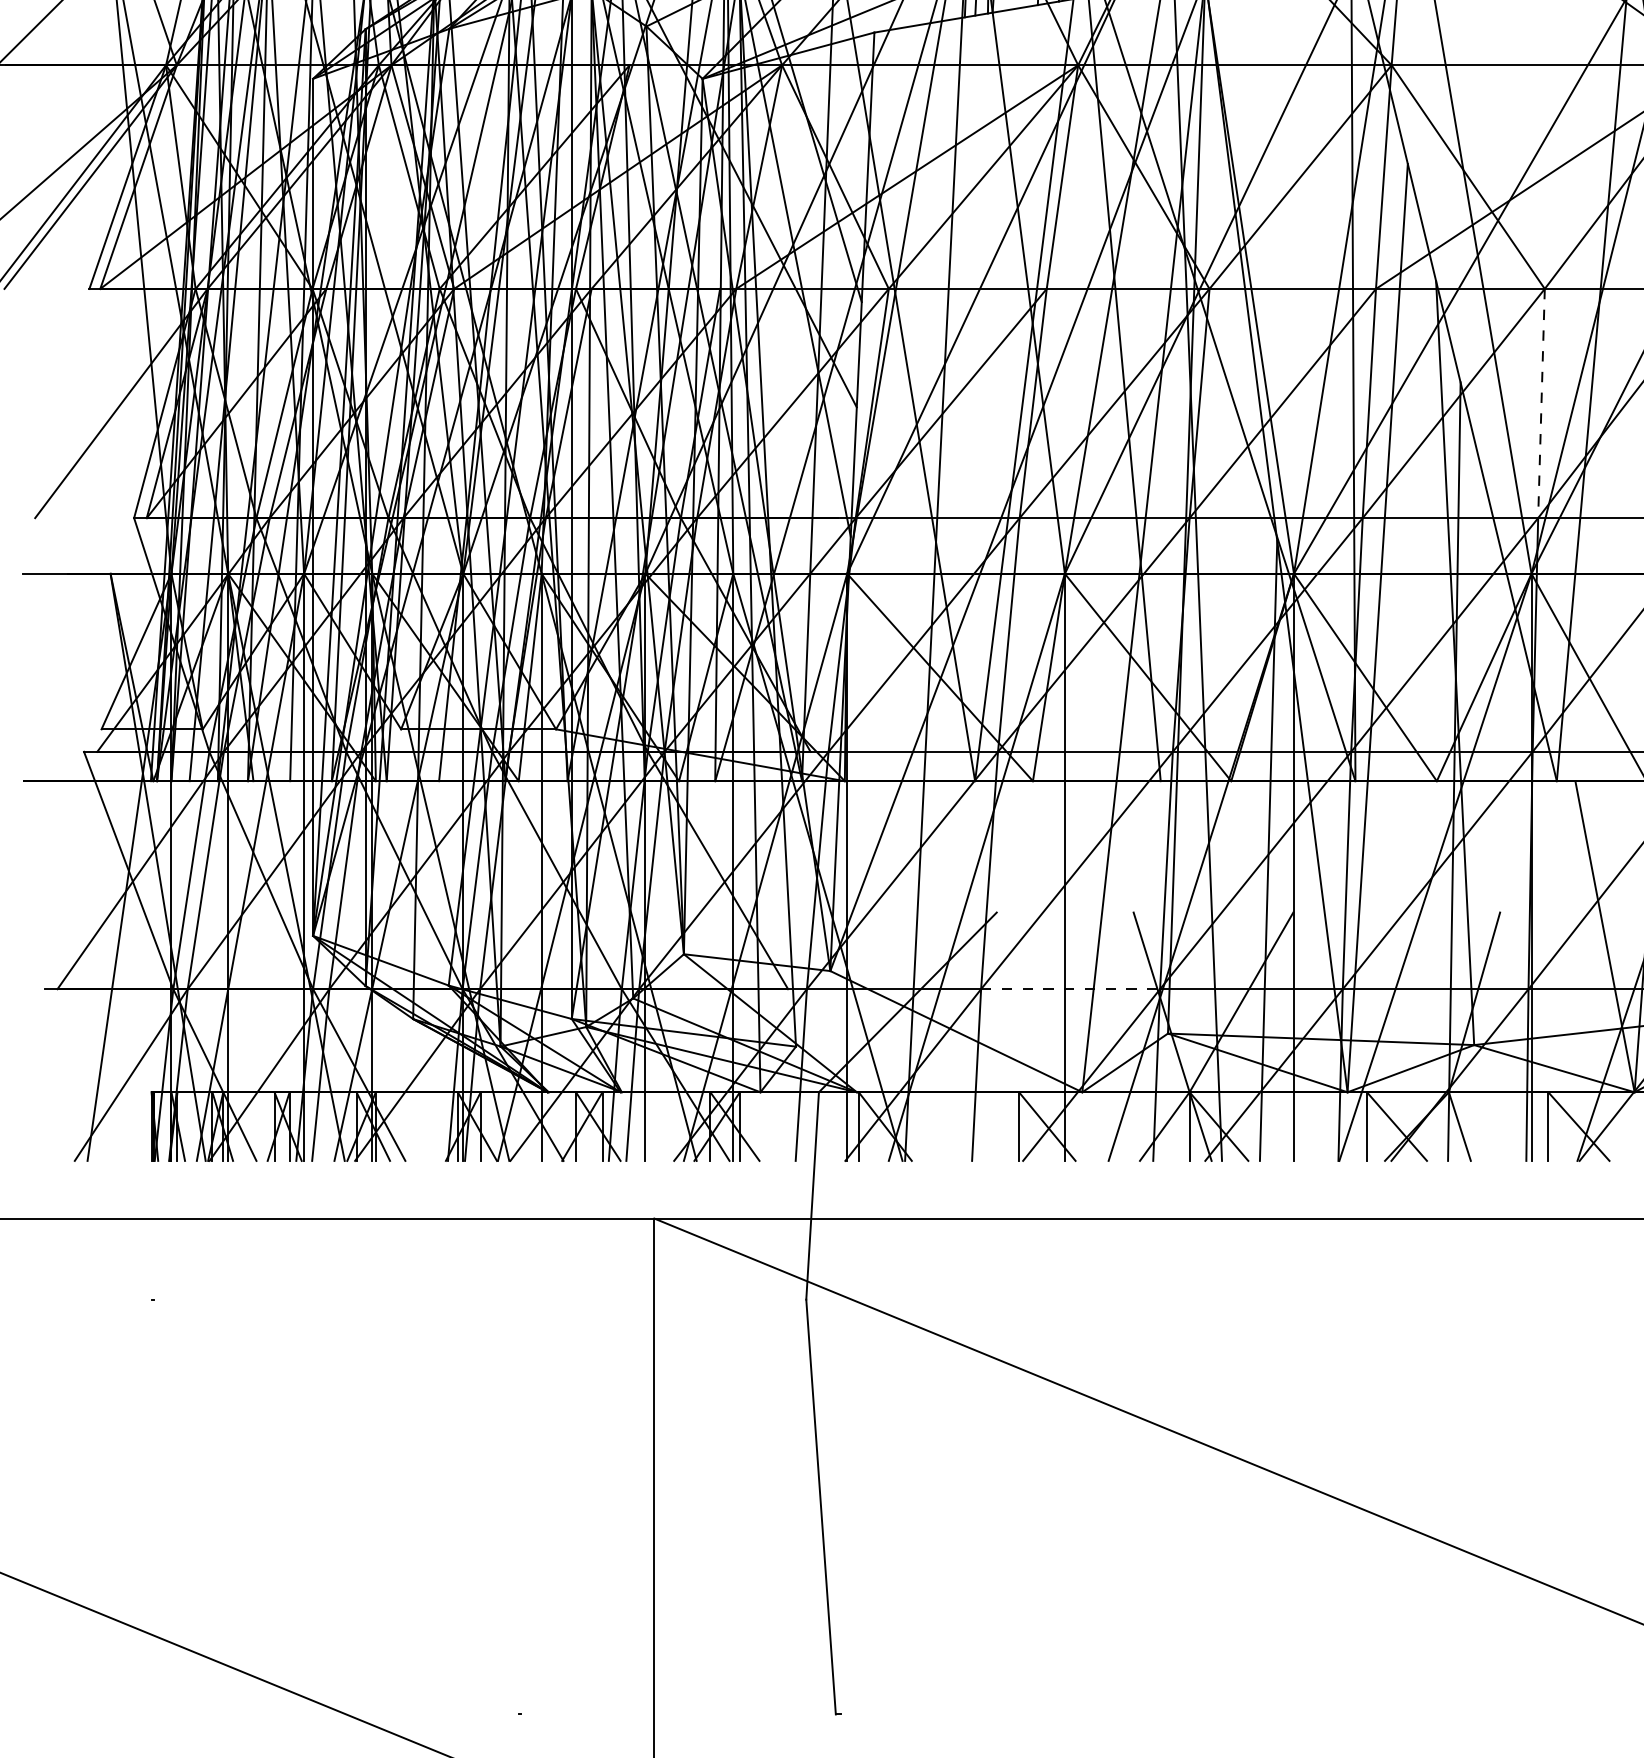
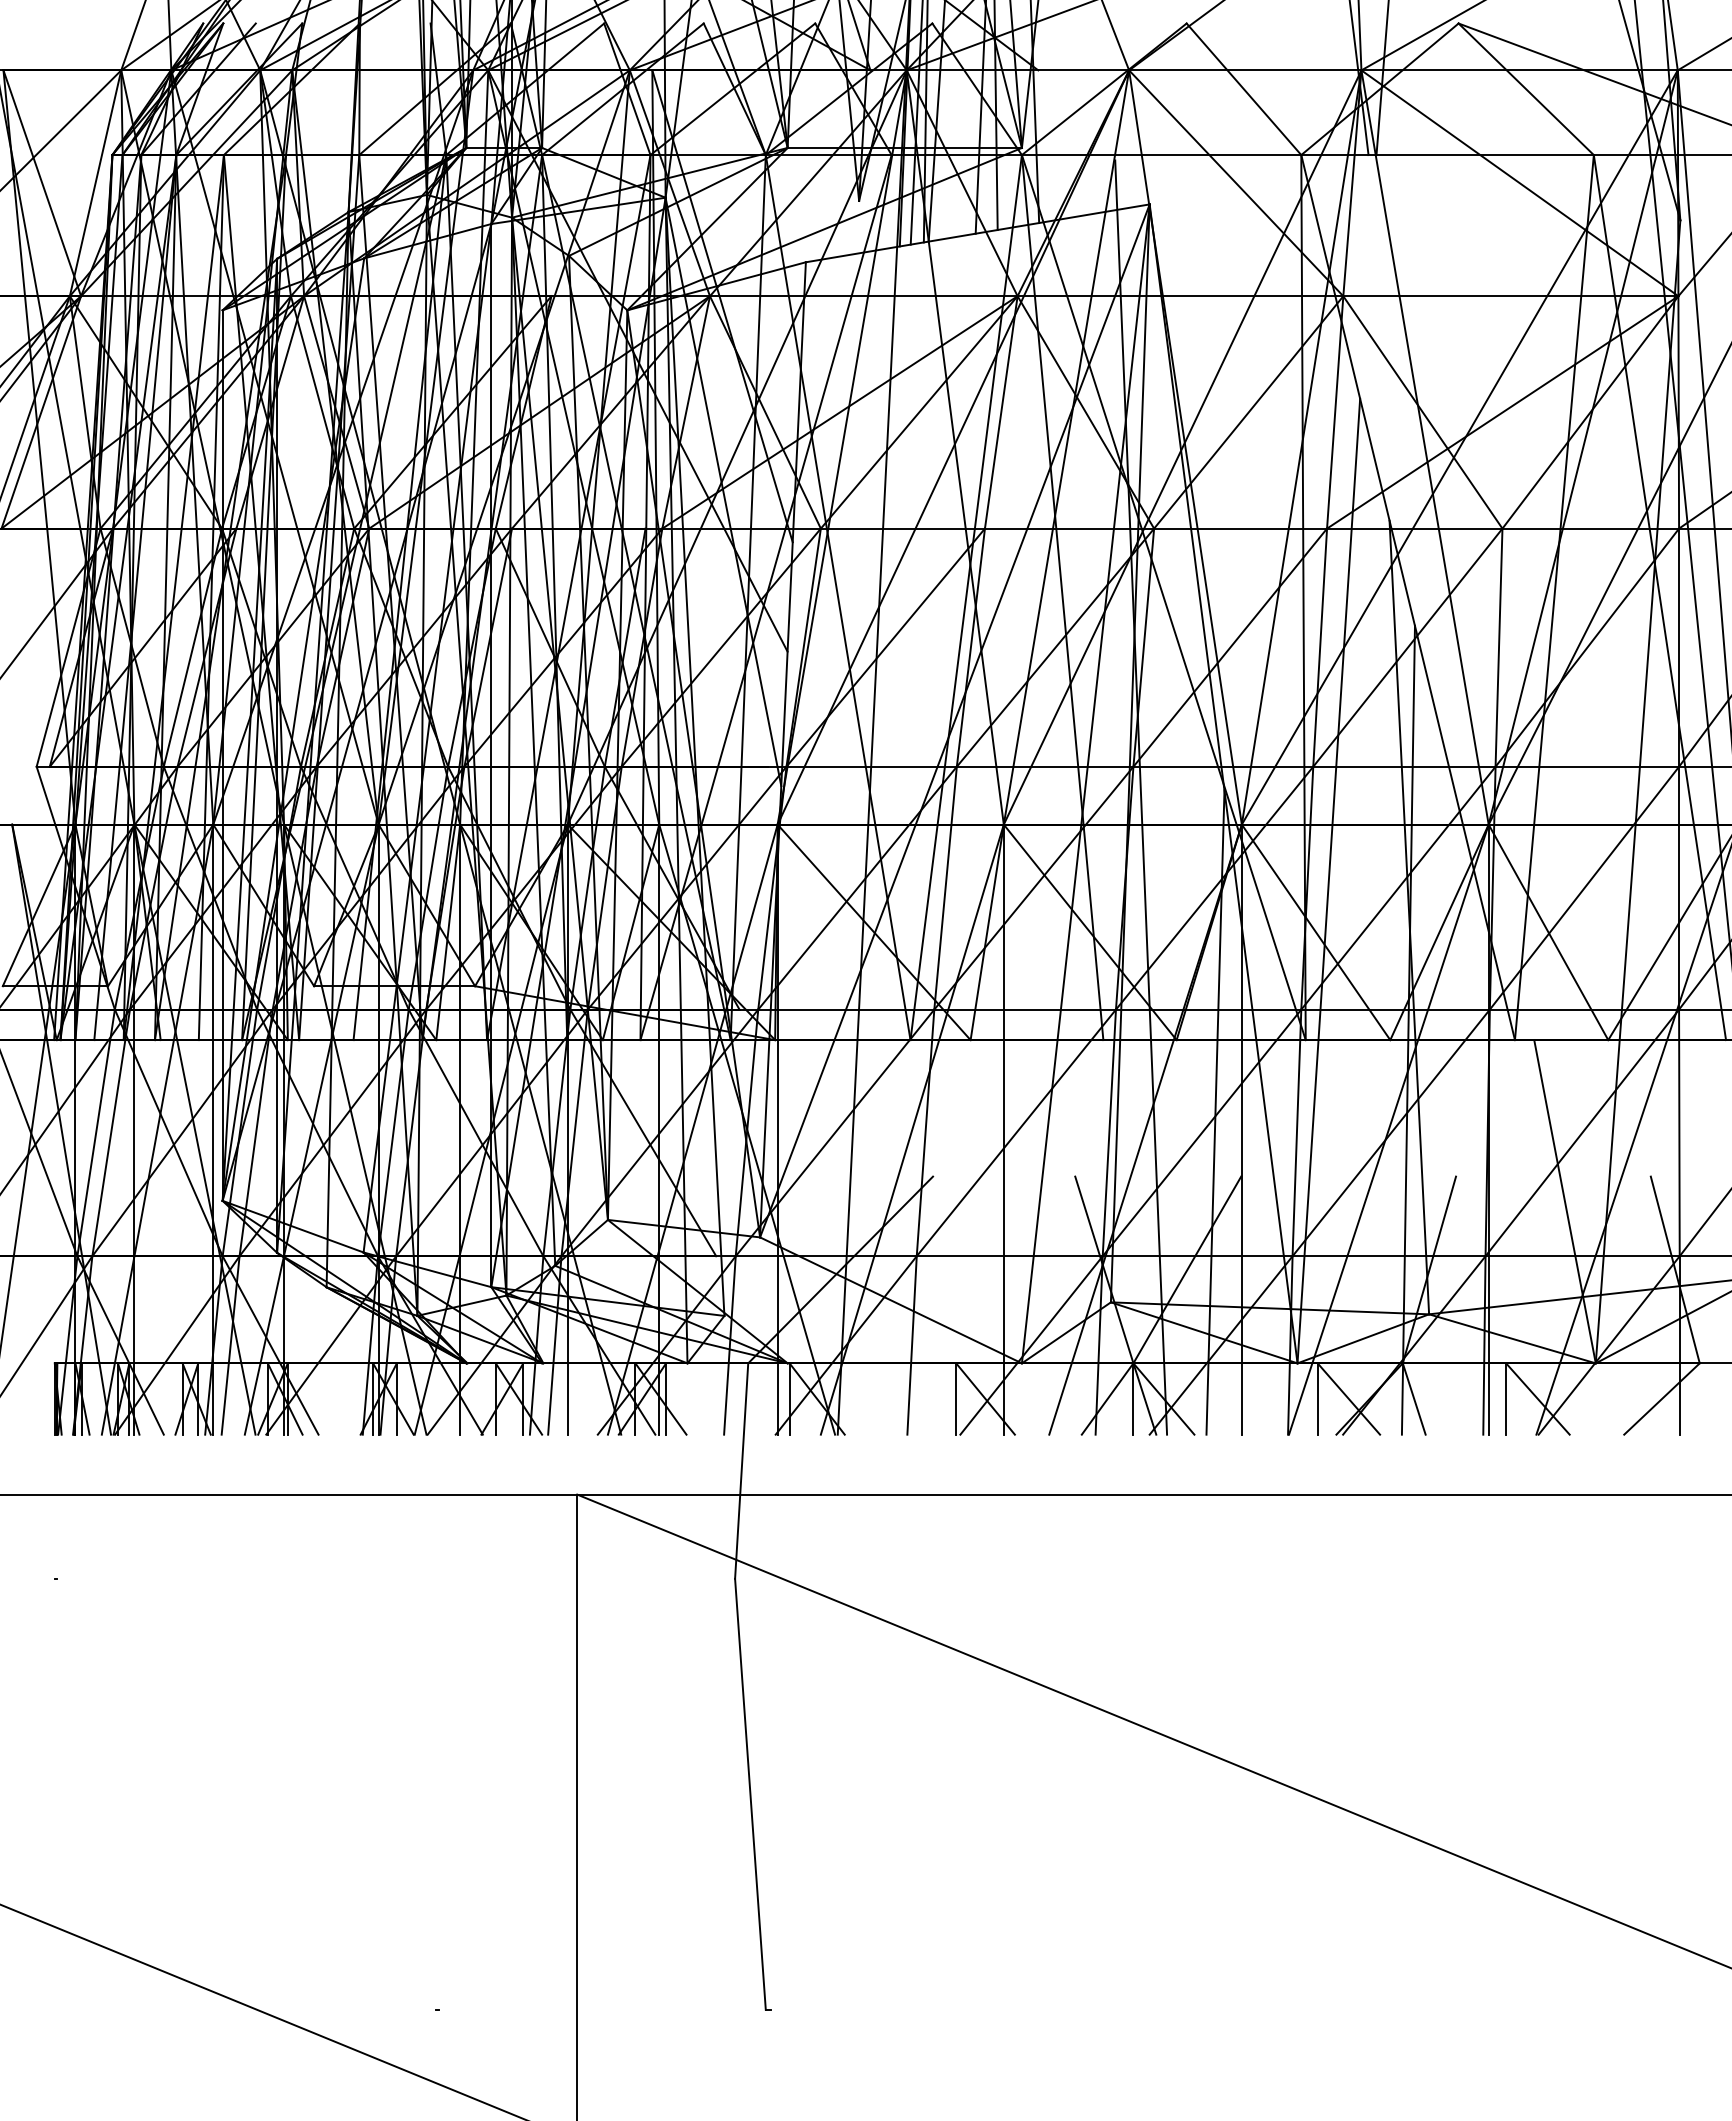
line: (1541, 404) -> (1499, 648), dashed -> solid
line: (1070, 989) -> (1009, 1256), dashed -> solid

